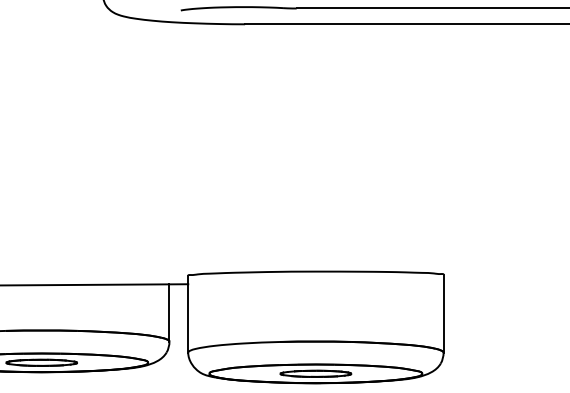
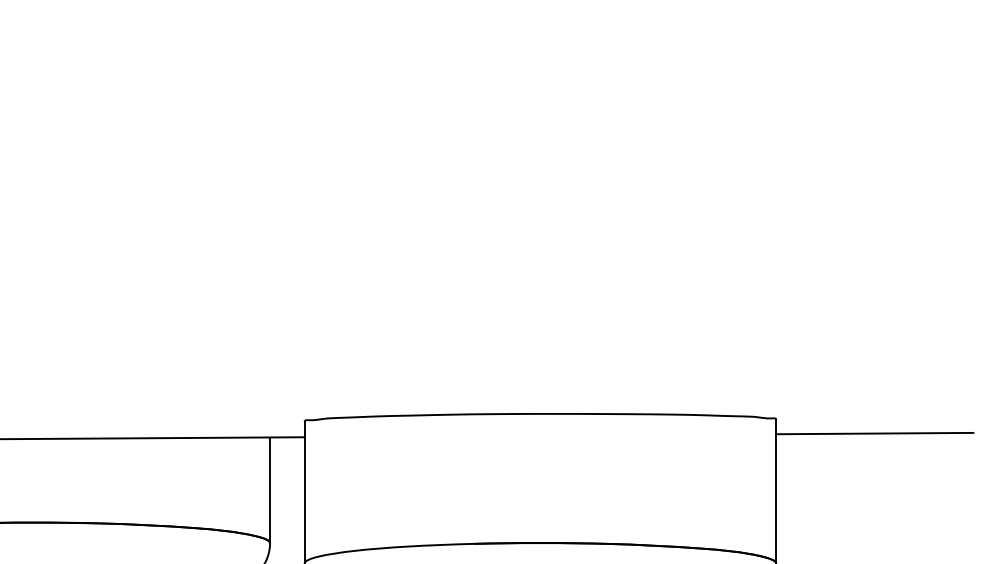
line: (496, 281) -> (873, 432), added

